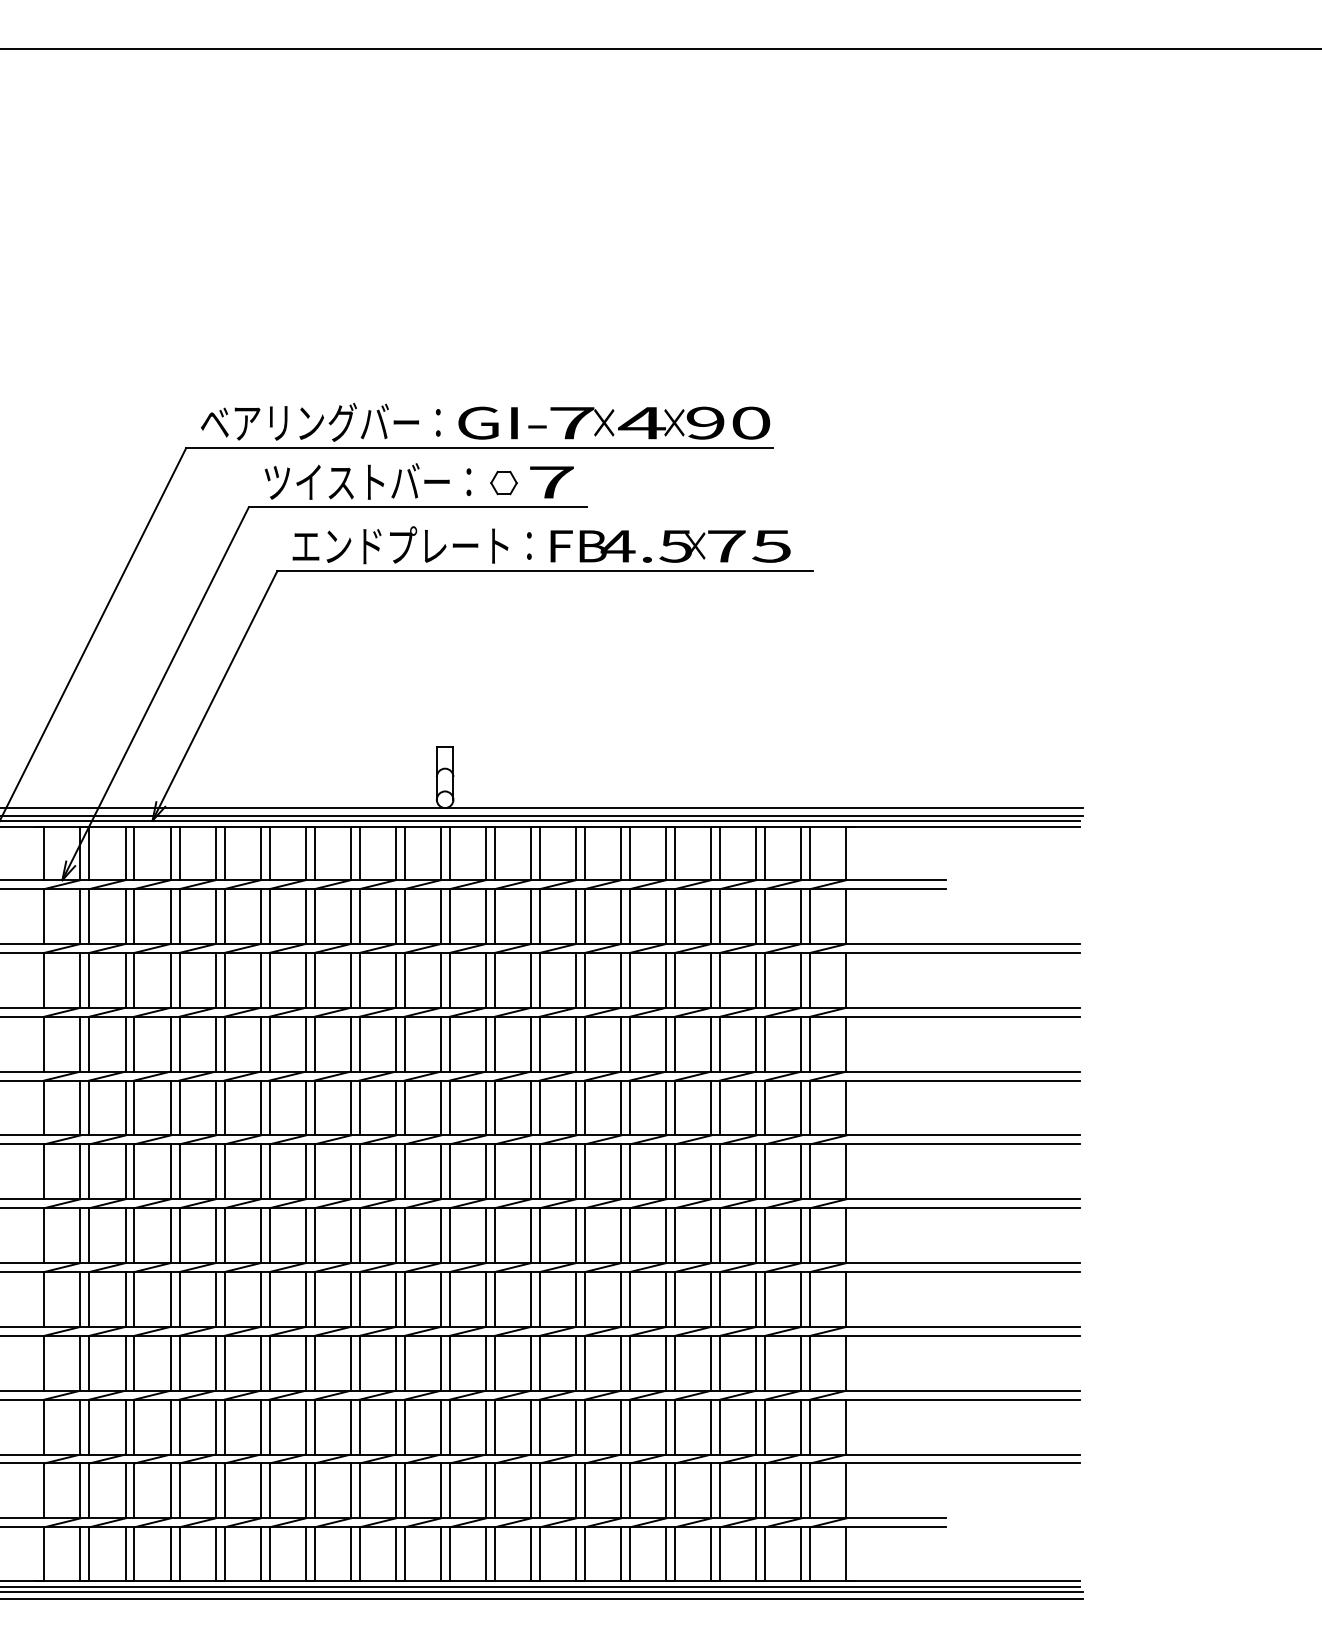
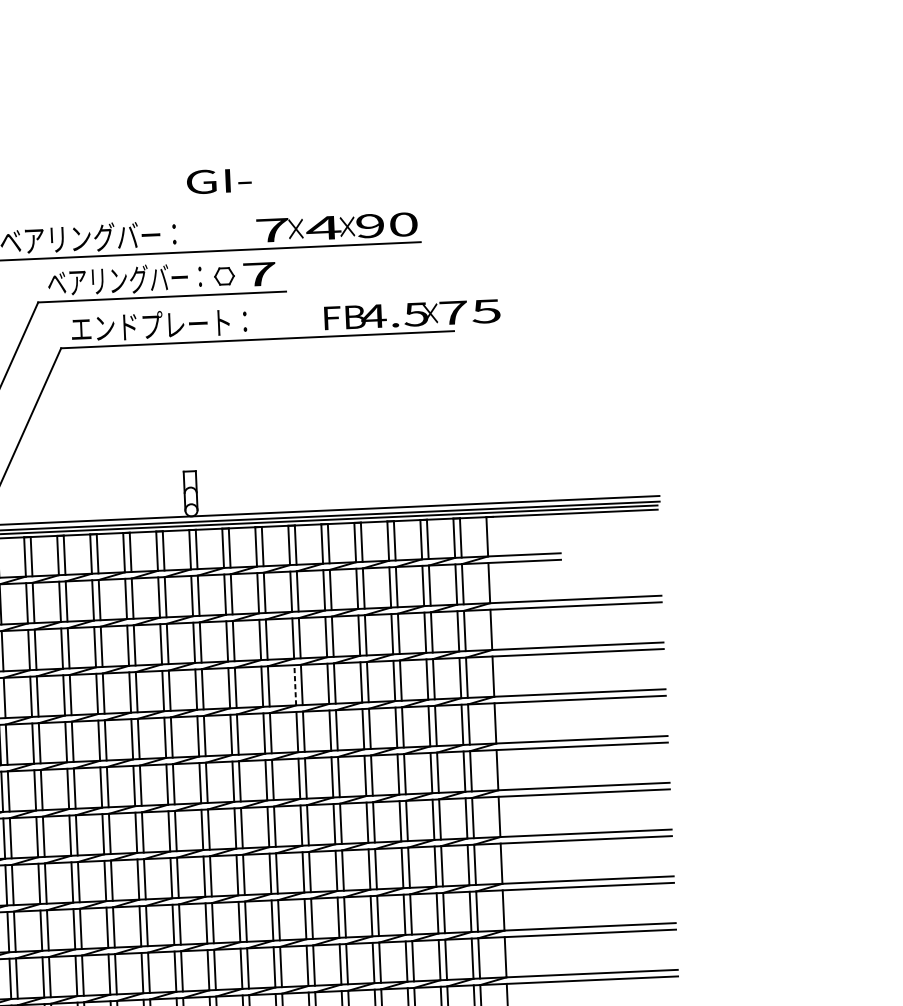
text: (502, 422) -> (219, 180), moved
text: (367, 481) -> (124, 279), ツイストバー： -> ベアリングバー：
text: (670, 546) -> (412, 314), moved
line: (576, 1043) -> (295, 684), solid -> dashed

